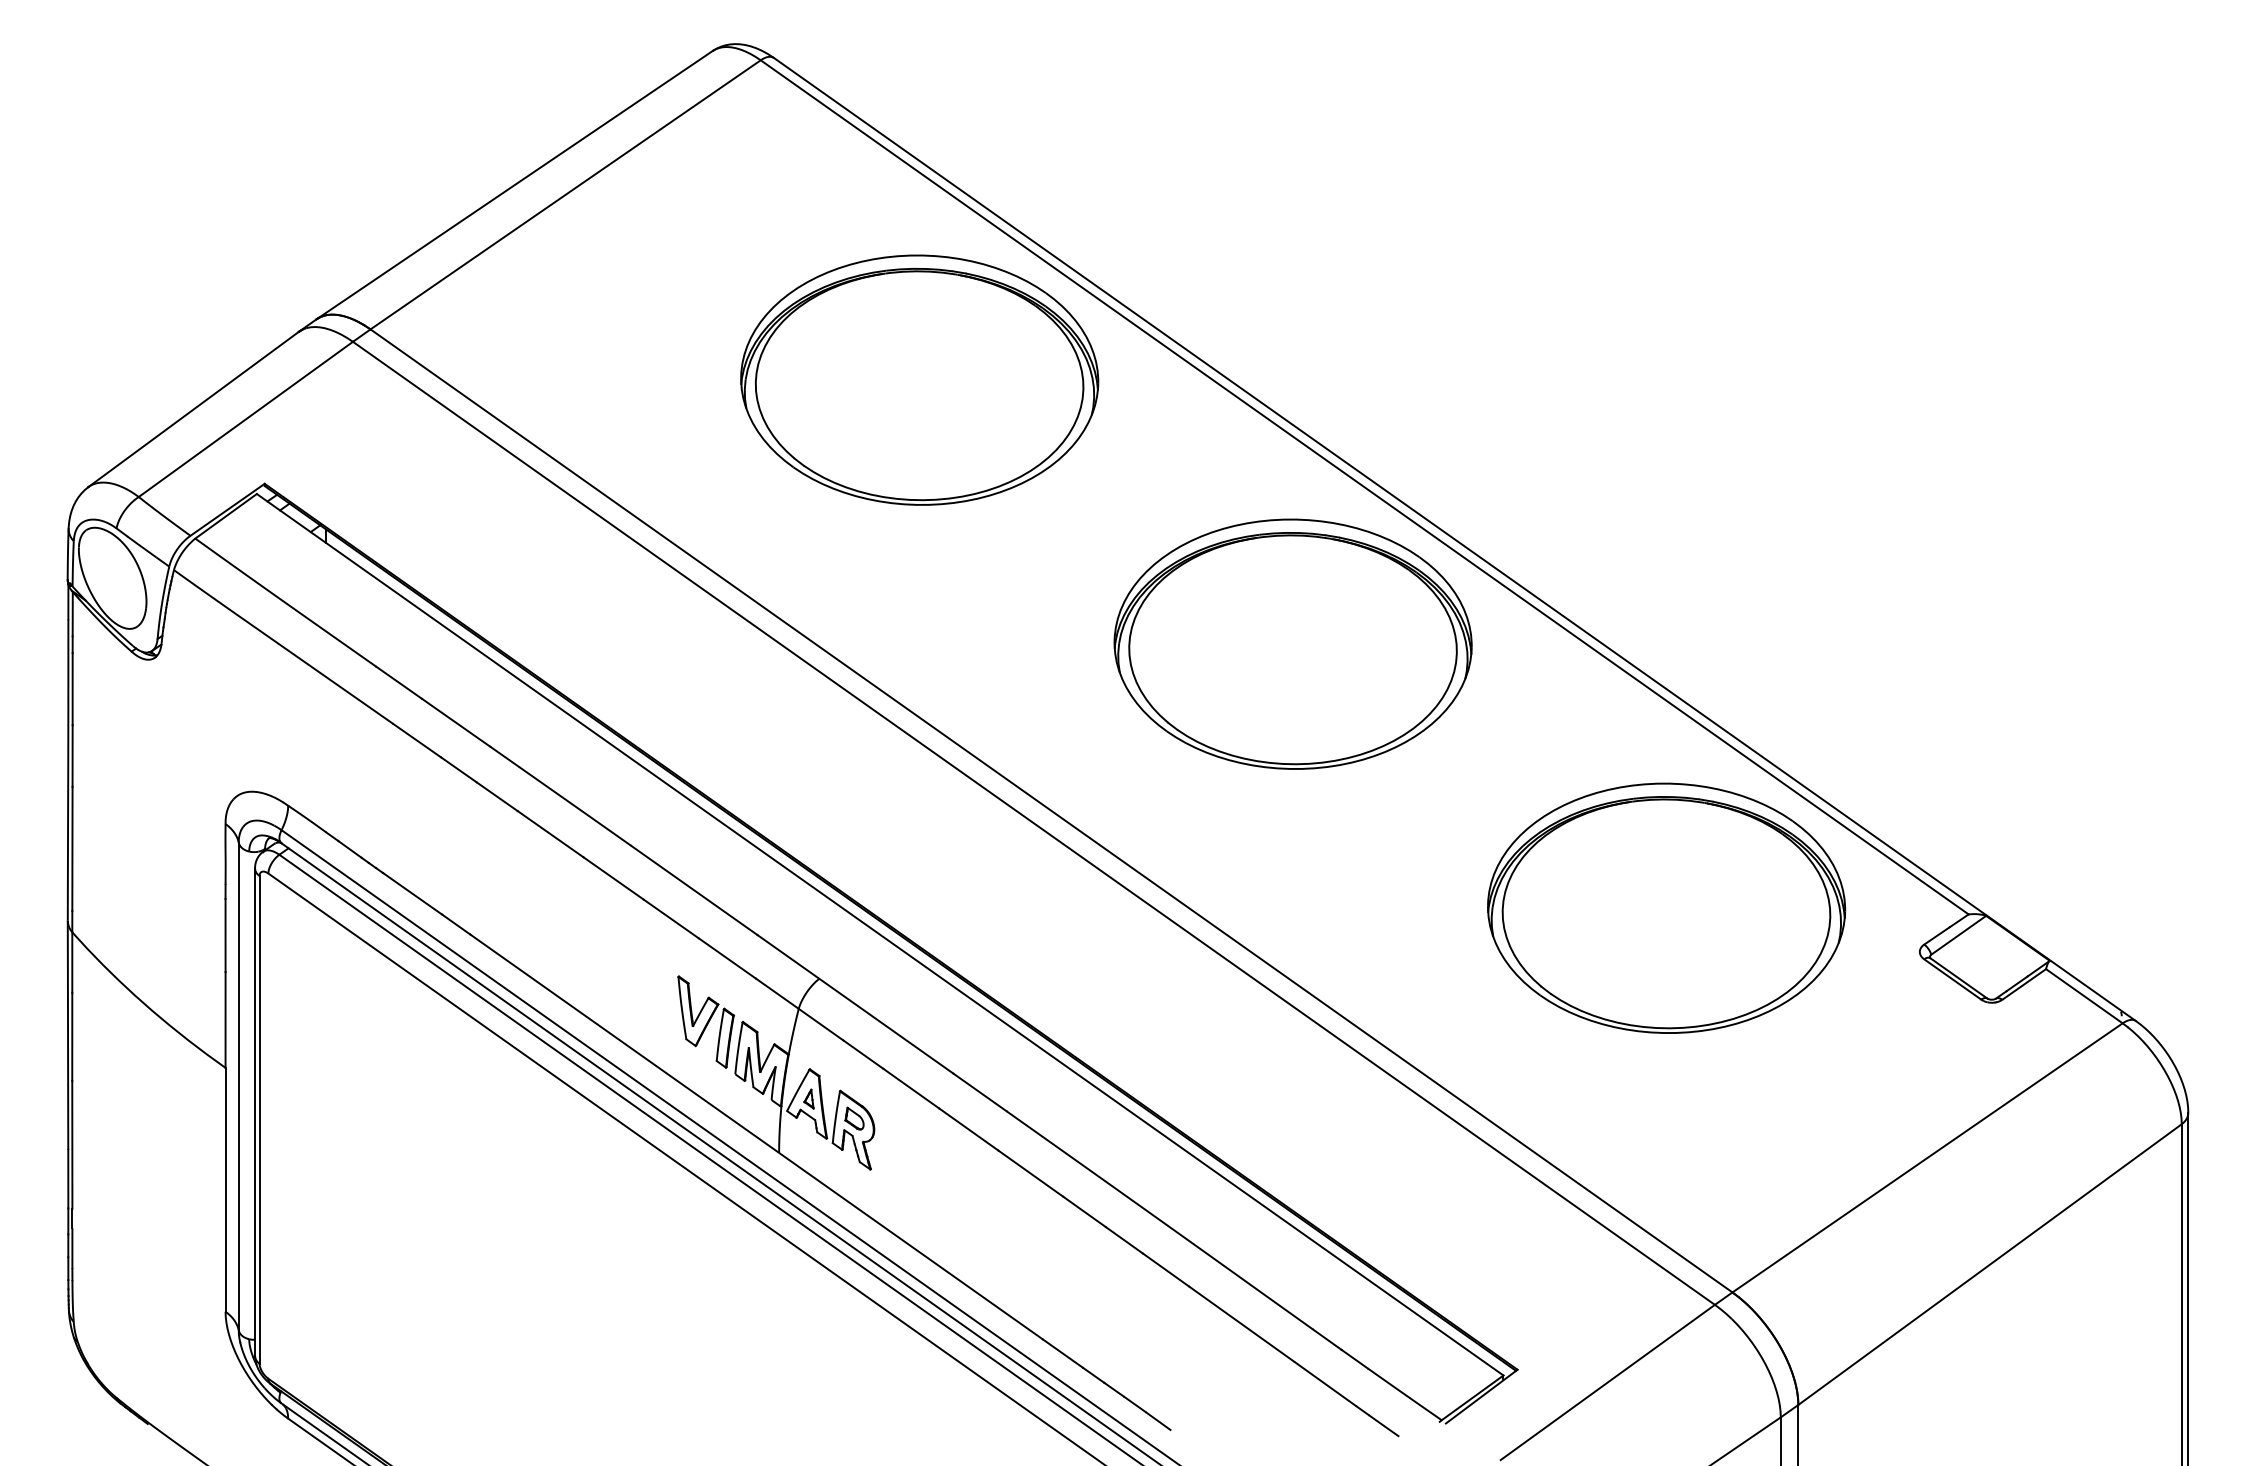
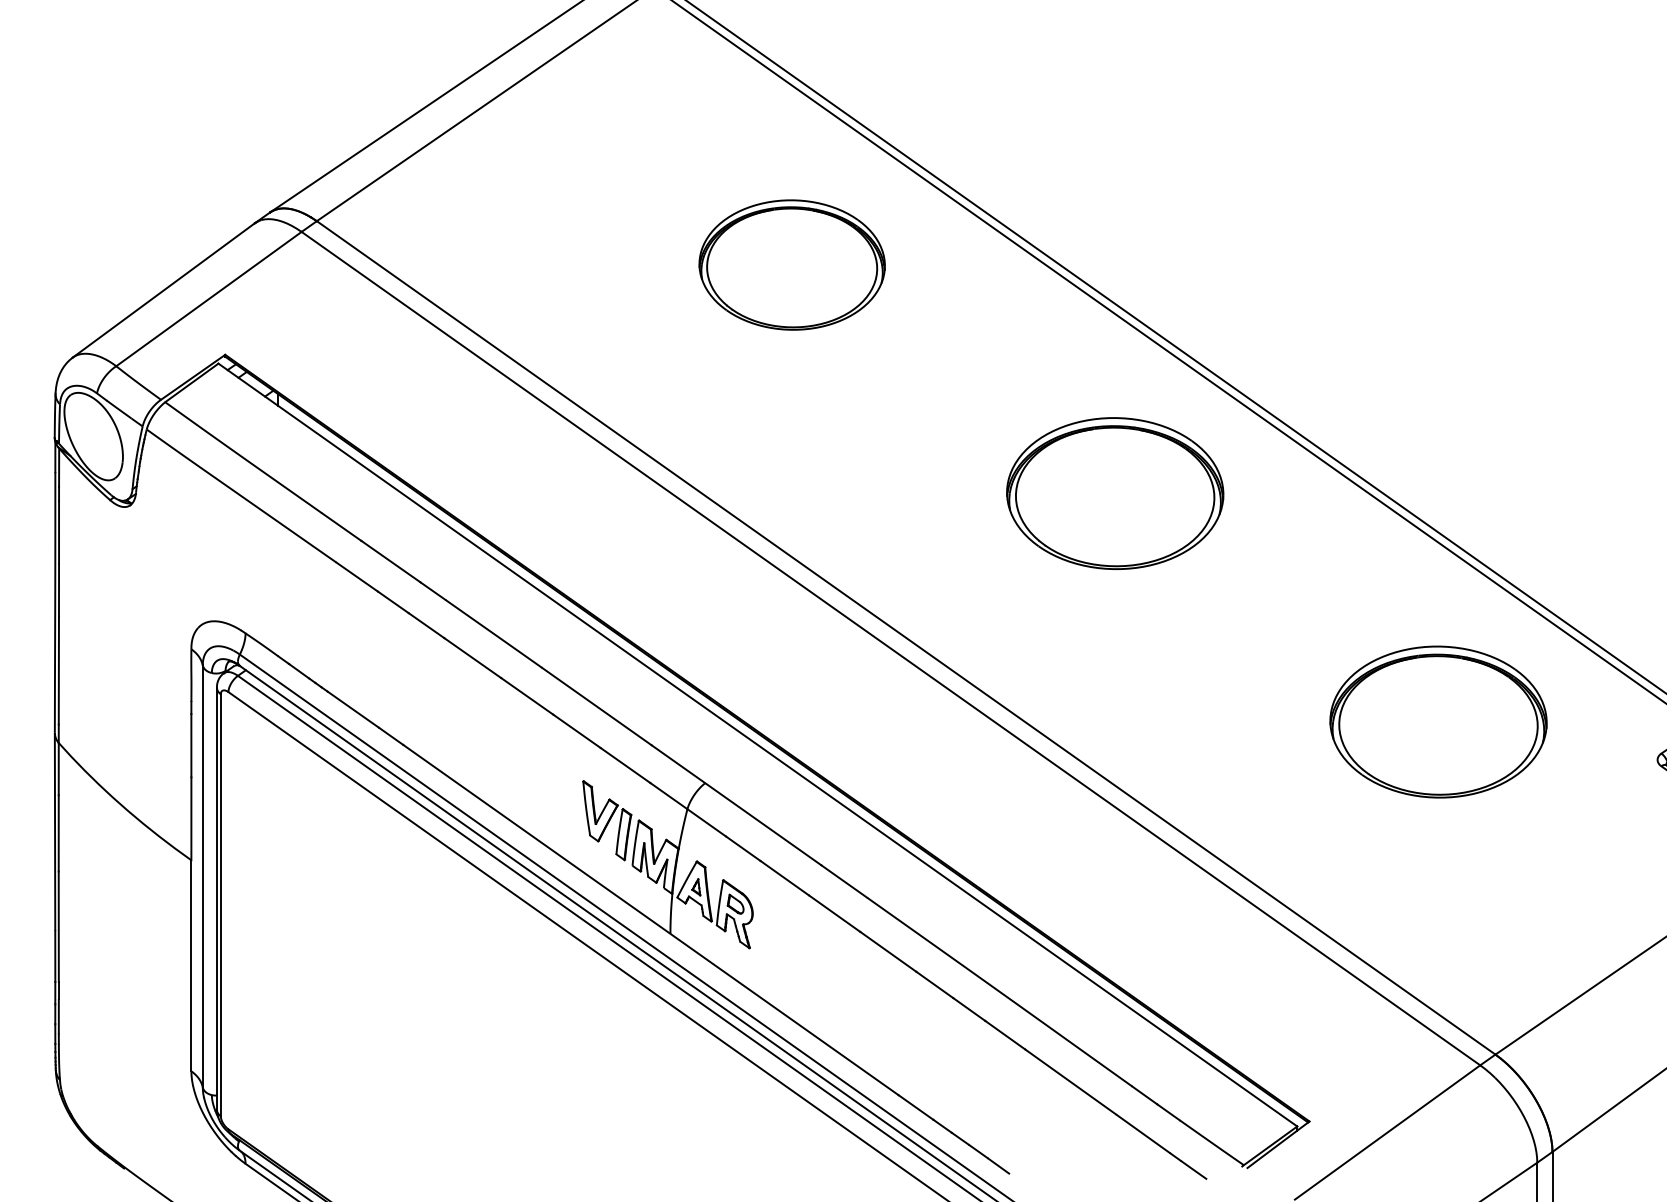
part: (919, 379) -> (791, 264), size x0.6
part: (1292, 643) -> (1114, 493), size x0.7
part: (1666, 907) -> (1438, 721), size x0.7

